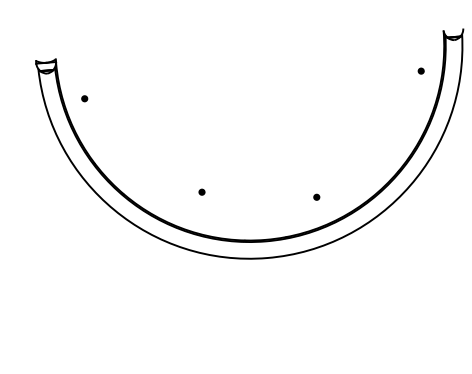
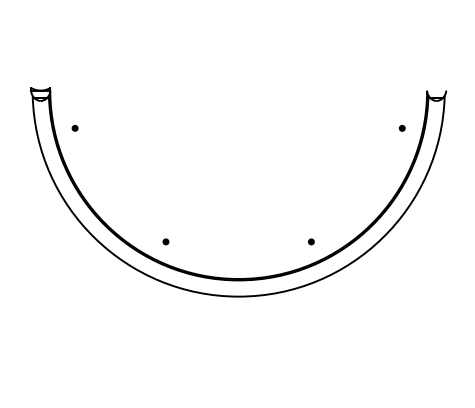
part: (201, 191) -> (165, 241), moved
part: (316, 196) -> (311, 241), moved

